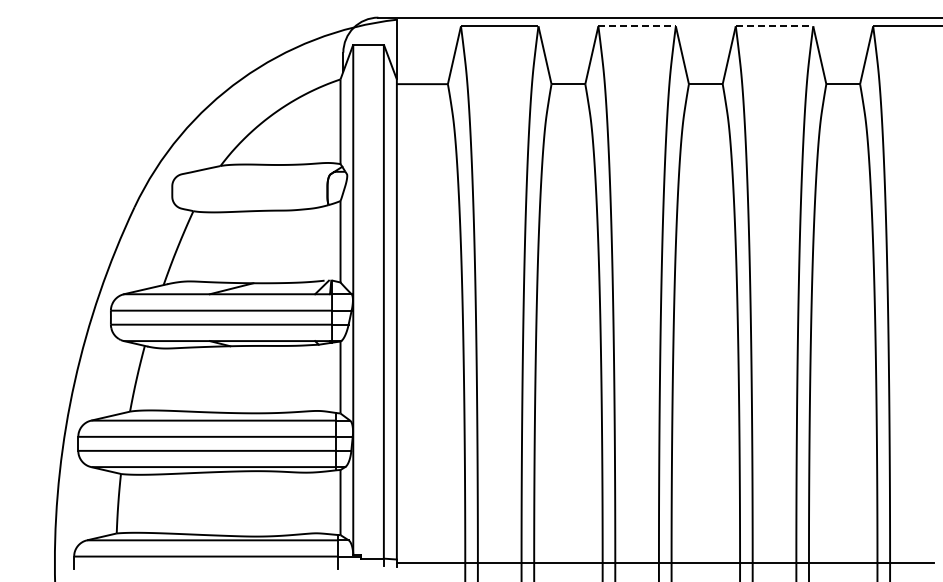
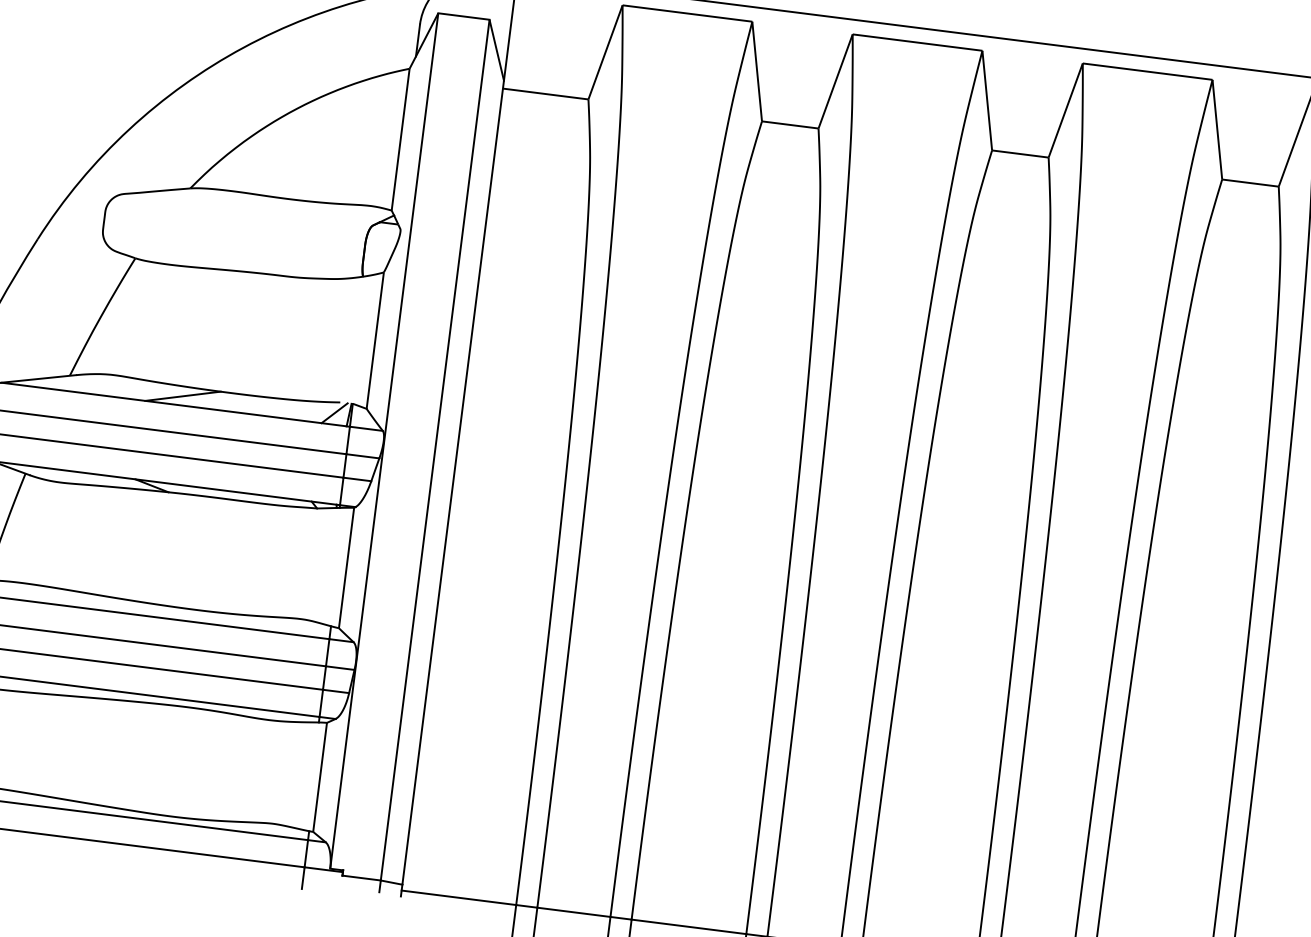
line: (637, 26) -> (918, 42), dashed -> solid
line: (774, 26) -> (1147, 71), dashed -> solid

